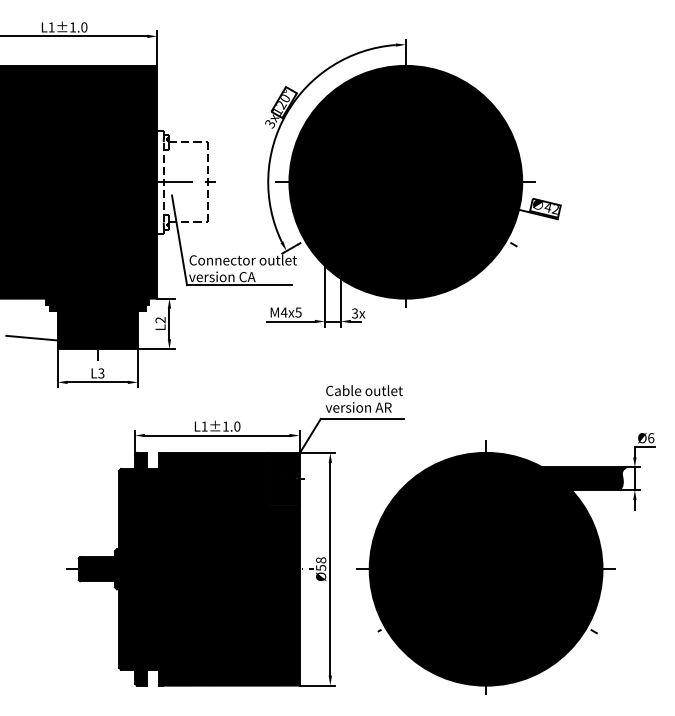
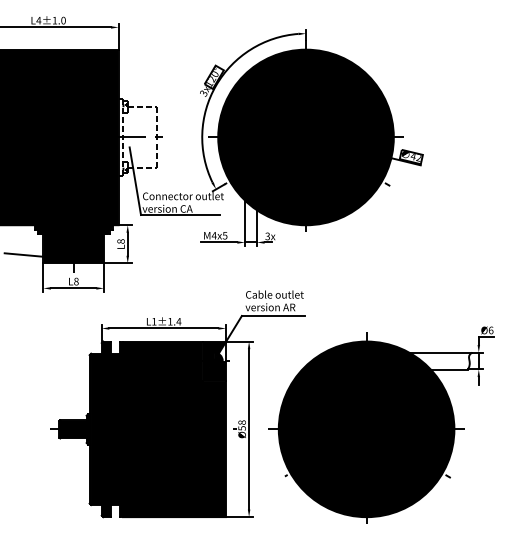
text: (51, 27) -> (38, 20), L1±1.0 -> L4±1.0
text: (160, 320) -> (120, 241), L2 -> L8
text: (101, 373) -> (76, 281), L3 -> L8
text: (236, 426) -> (178, 321), L1±1.0 -> L1±1.4
fill: (294, 465) -> (222, 351), removed
fill: (584, 478) -> (440, 360), removed

